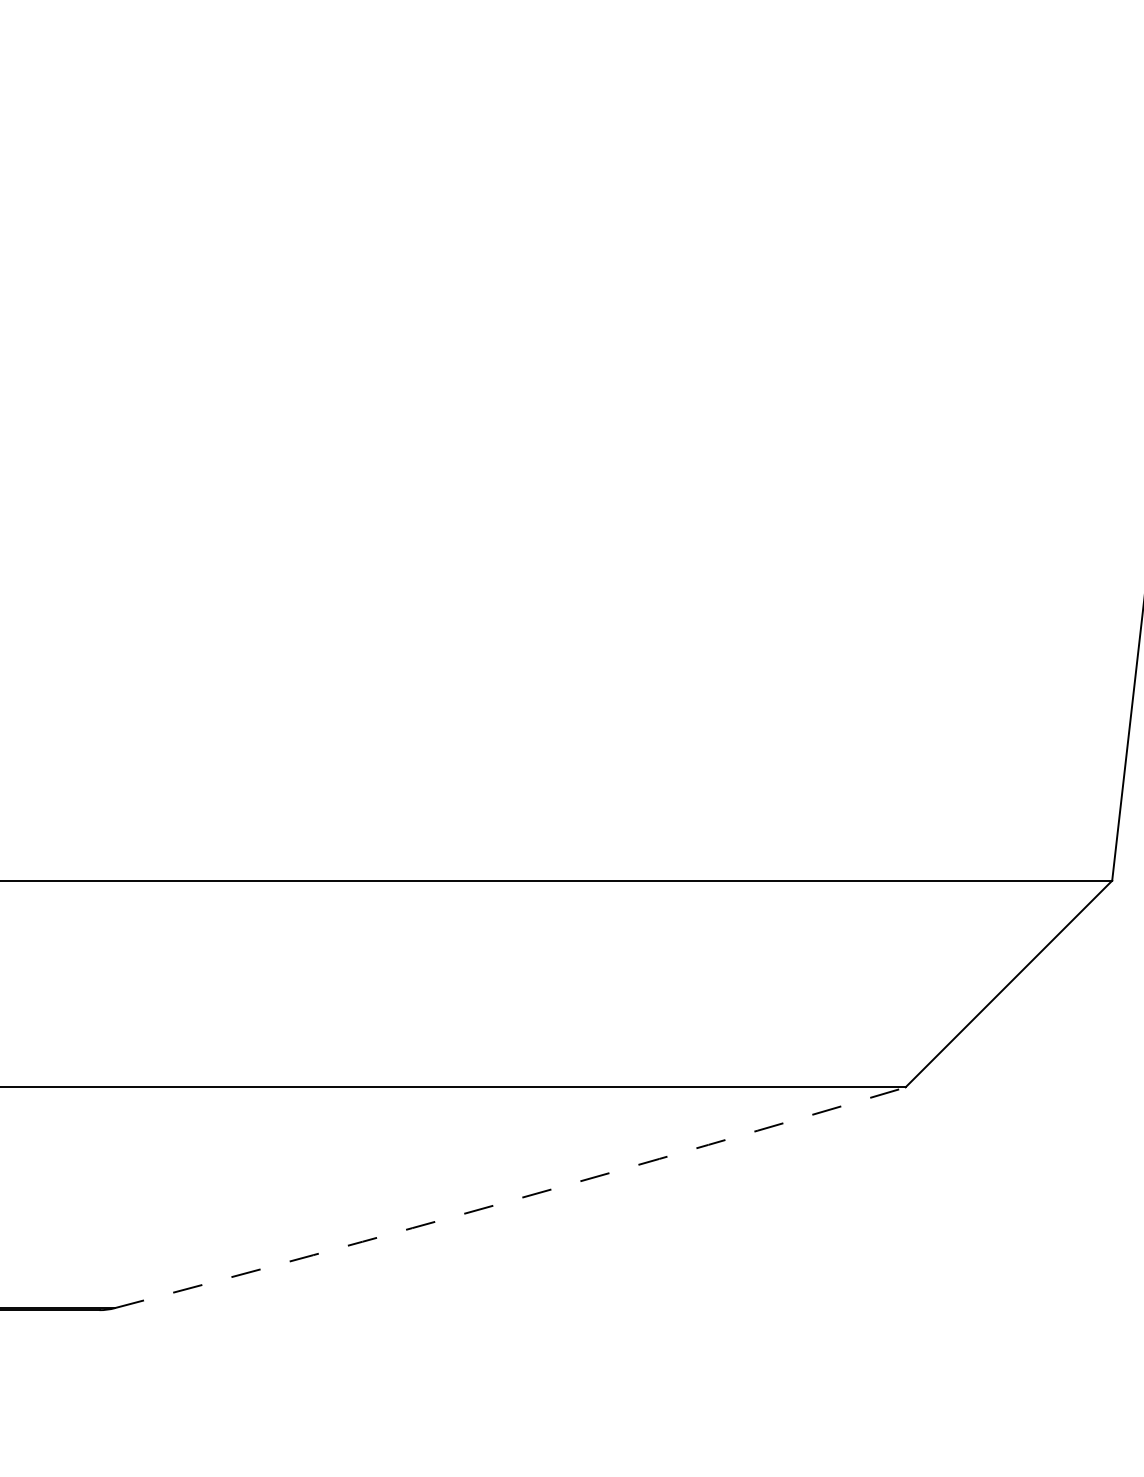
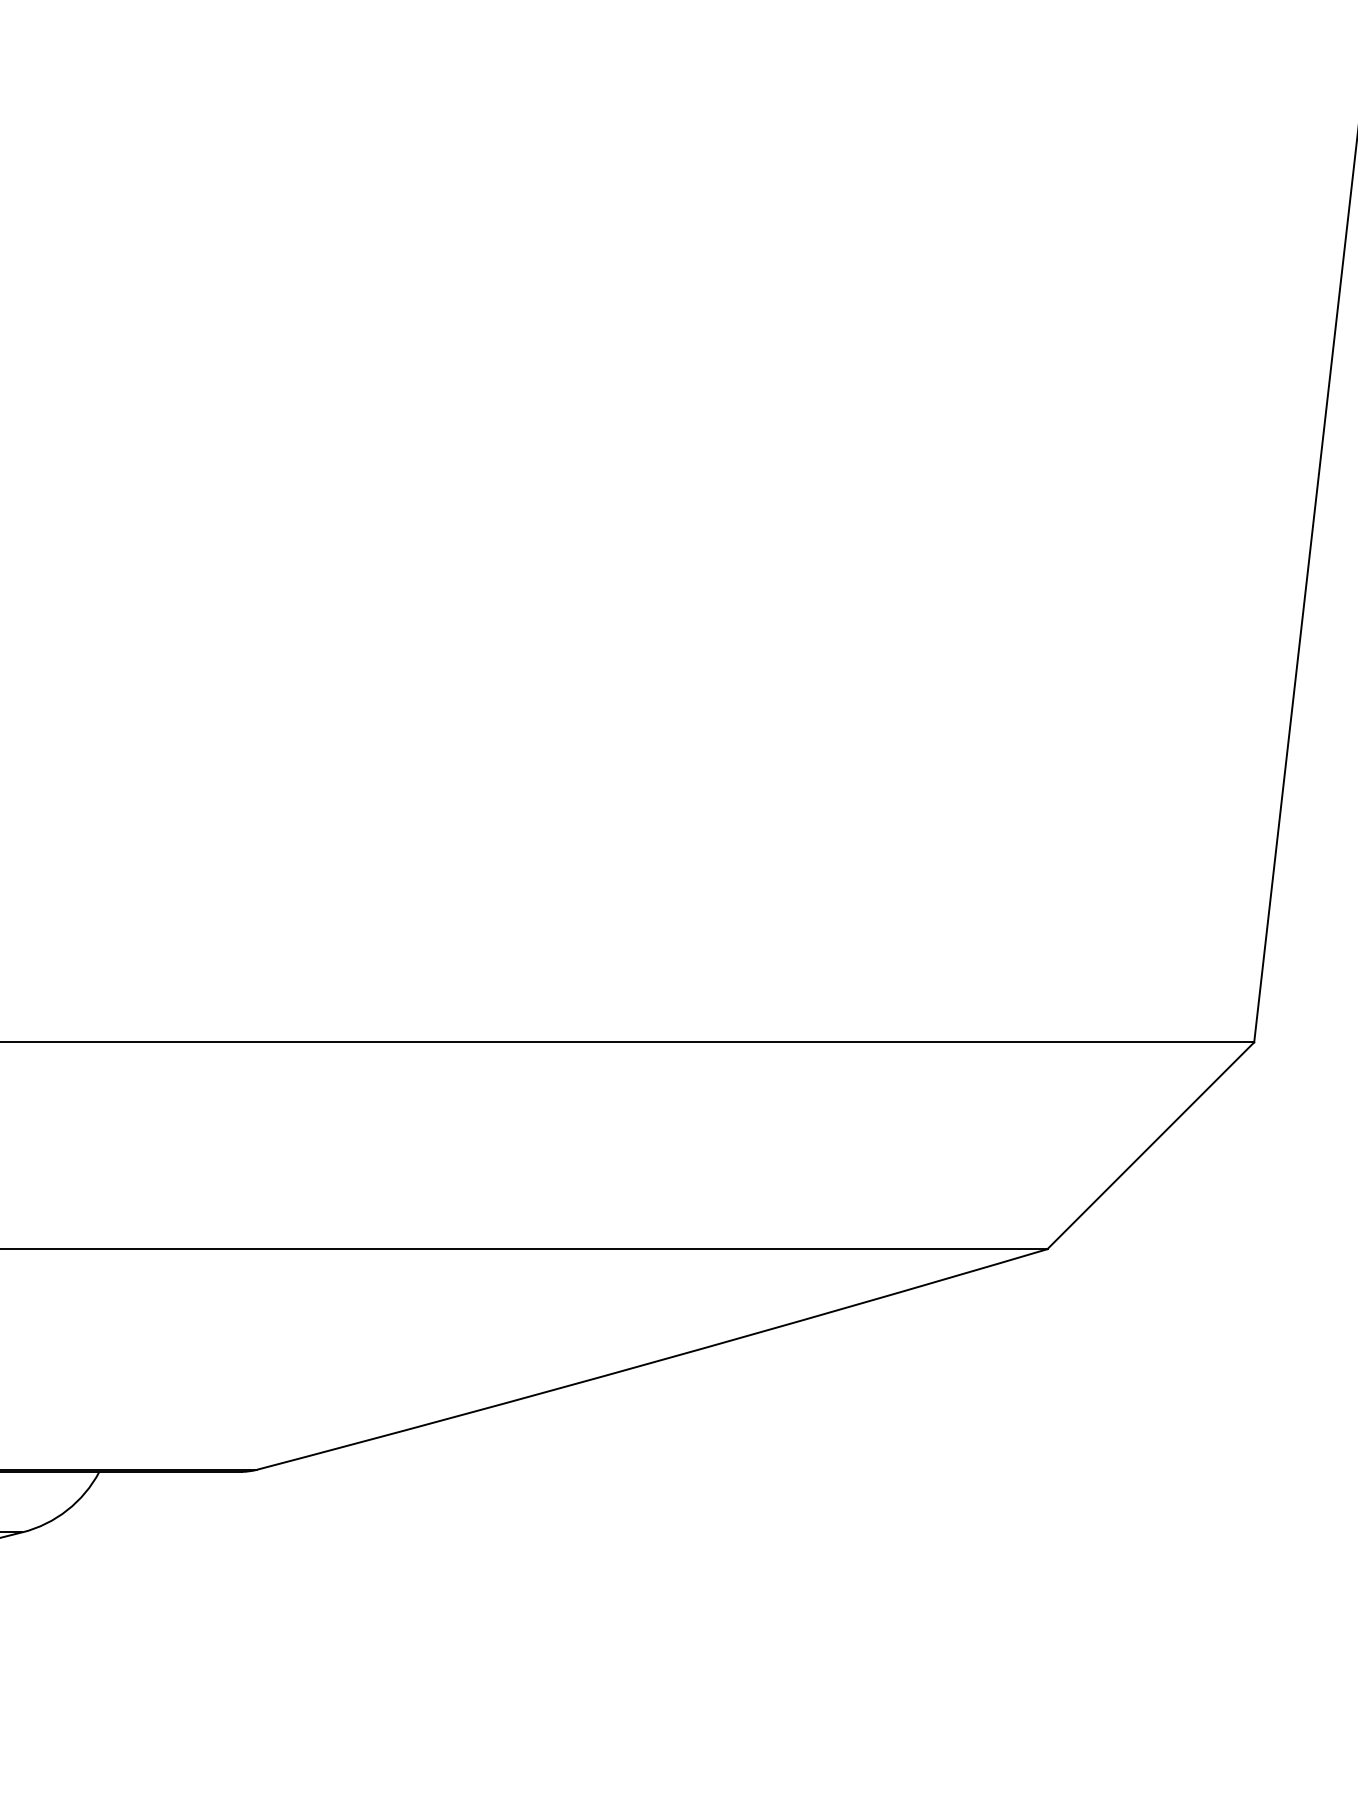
arc: (511, 1200) -> (653, 1362), dashed -> solid

